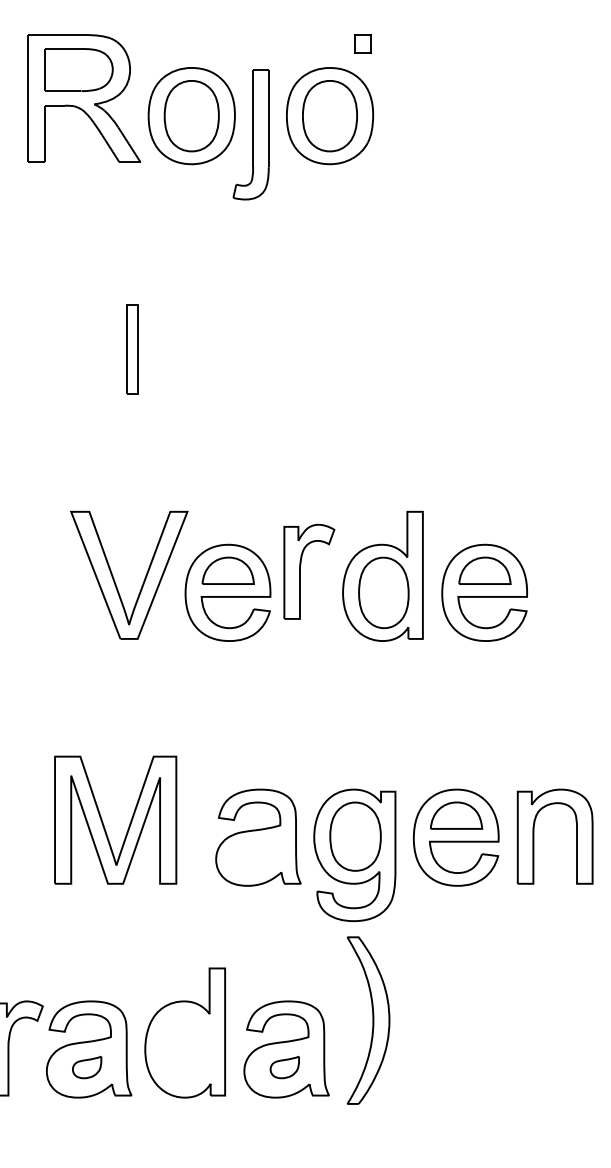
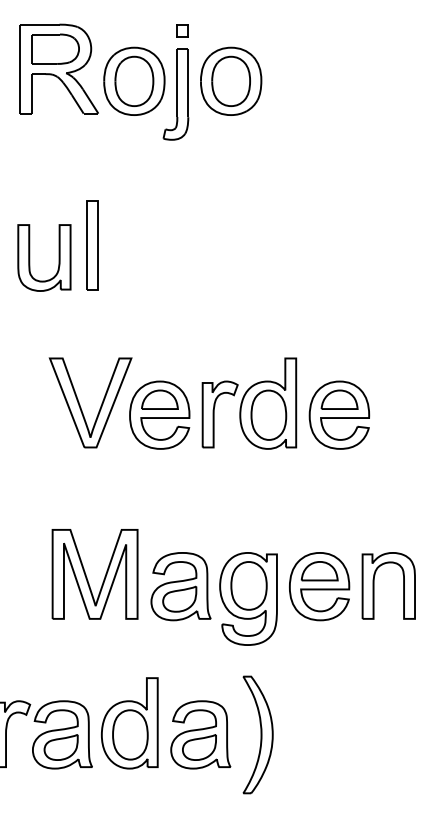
part: (362, 43) -> (182, 30), moved
part: (132, 349) -> (92, 244), size x1.43
part: (42, 368) -> (29, 258), added
part: (300, 571) -> (214, 414), moved
part: (103, 822) -> (86, 575), moved
part: (256, 855) -> (179, 599), added
part: (368, 1020) -> (258, 734), moved
part: (185, 1049) -> (129, 734), added
part: (86, 1067) -> (60, 747), size x1.67
part: (284, 1067) -> (199, 747), size x1.67

